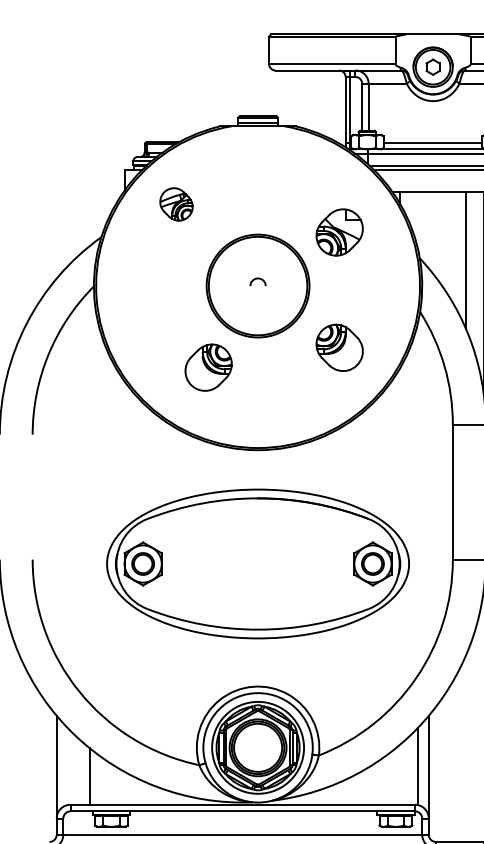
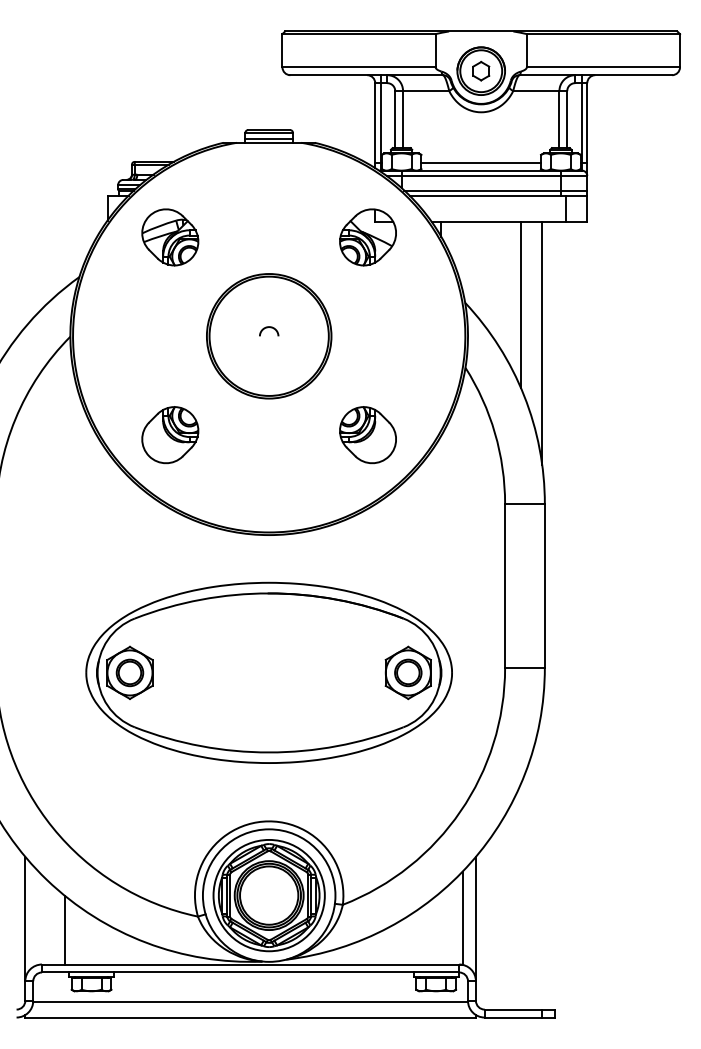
part: (176, 204) -> (170, 237), size x1.43
part: (339, 232) -> (367, 237), moved
part: (339, 348) -> (367, 435), moved
part: (208, 367) -> (170, 435), moved

